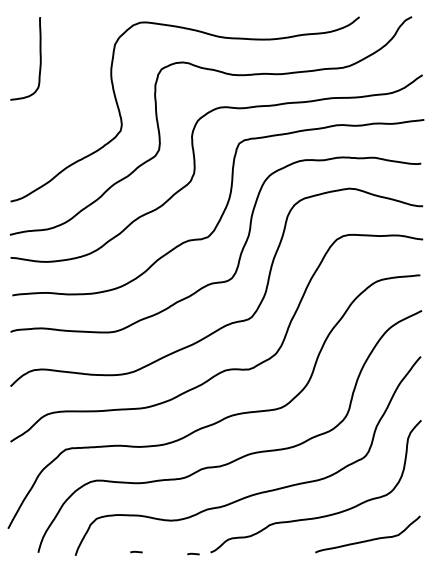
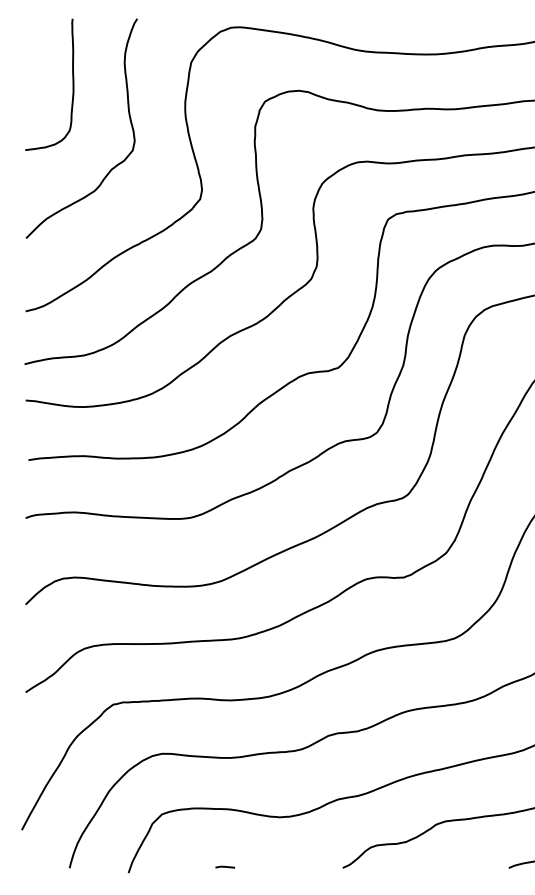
curve: (75, 80) -> (128, 119), added
line: (193, 553) -> (315, 869), removed

